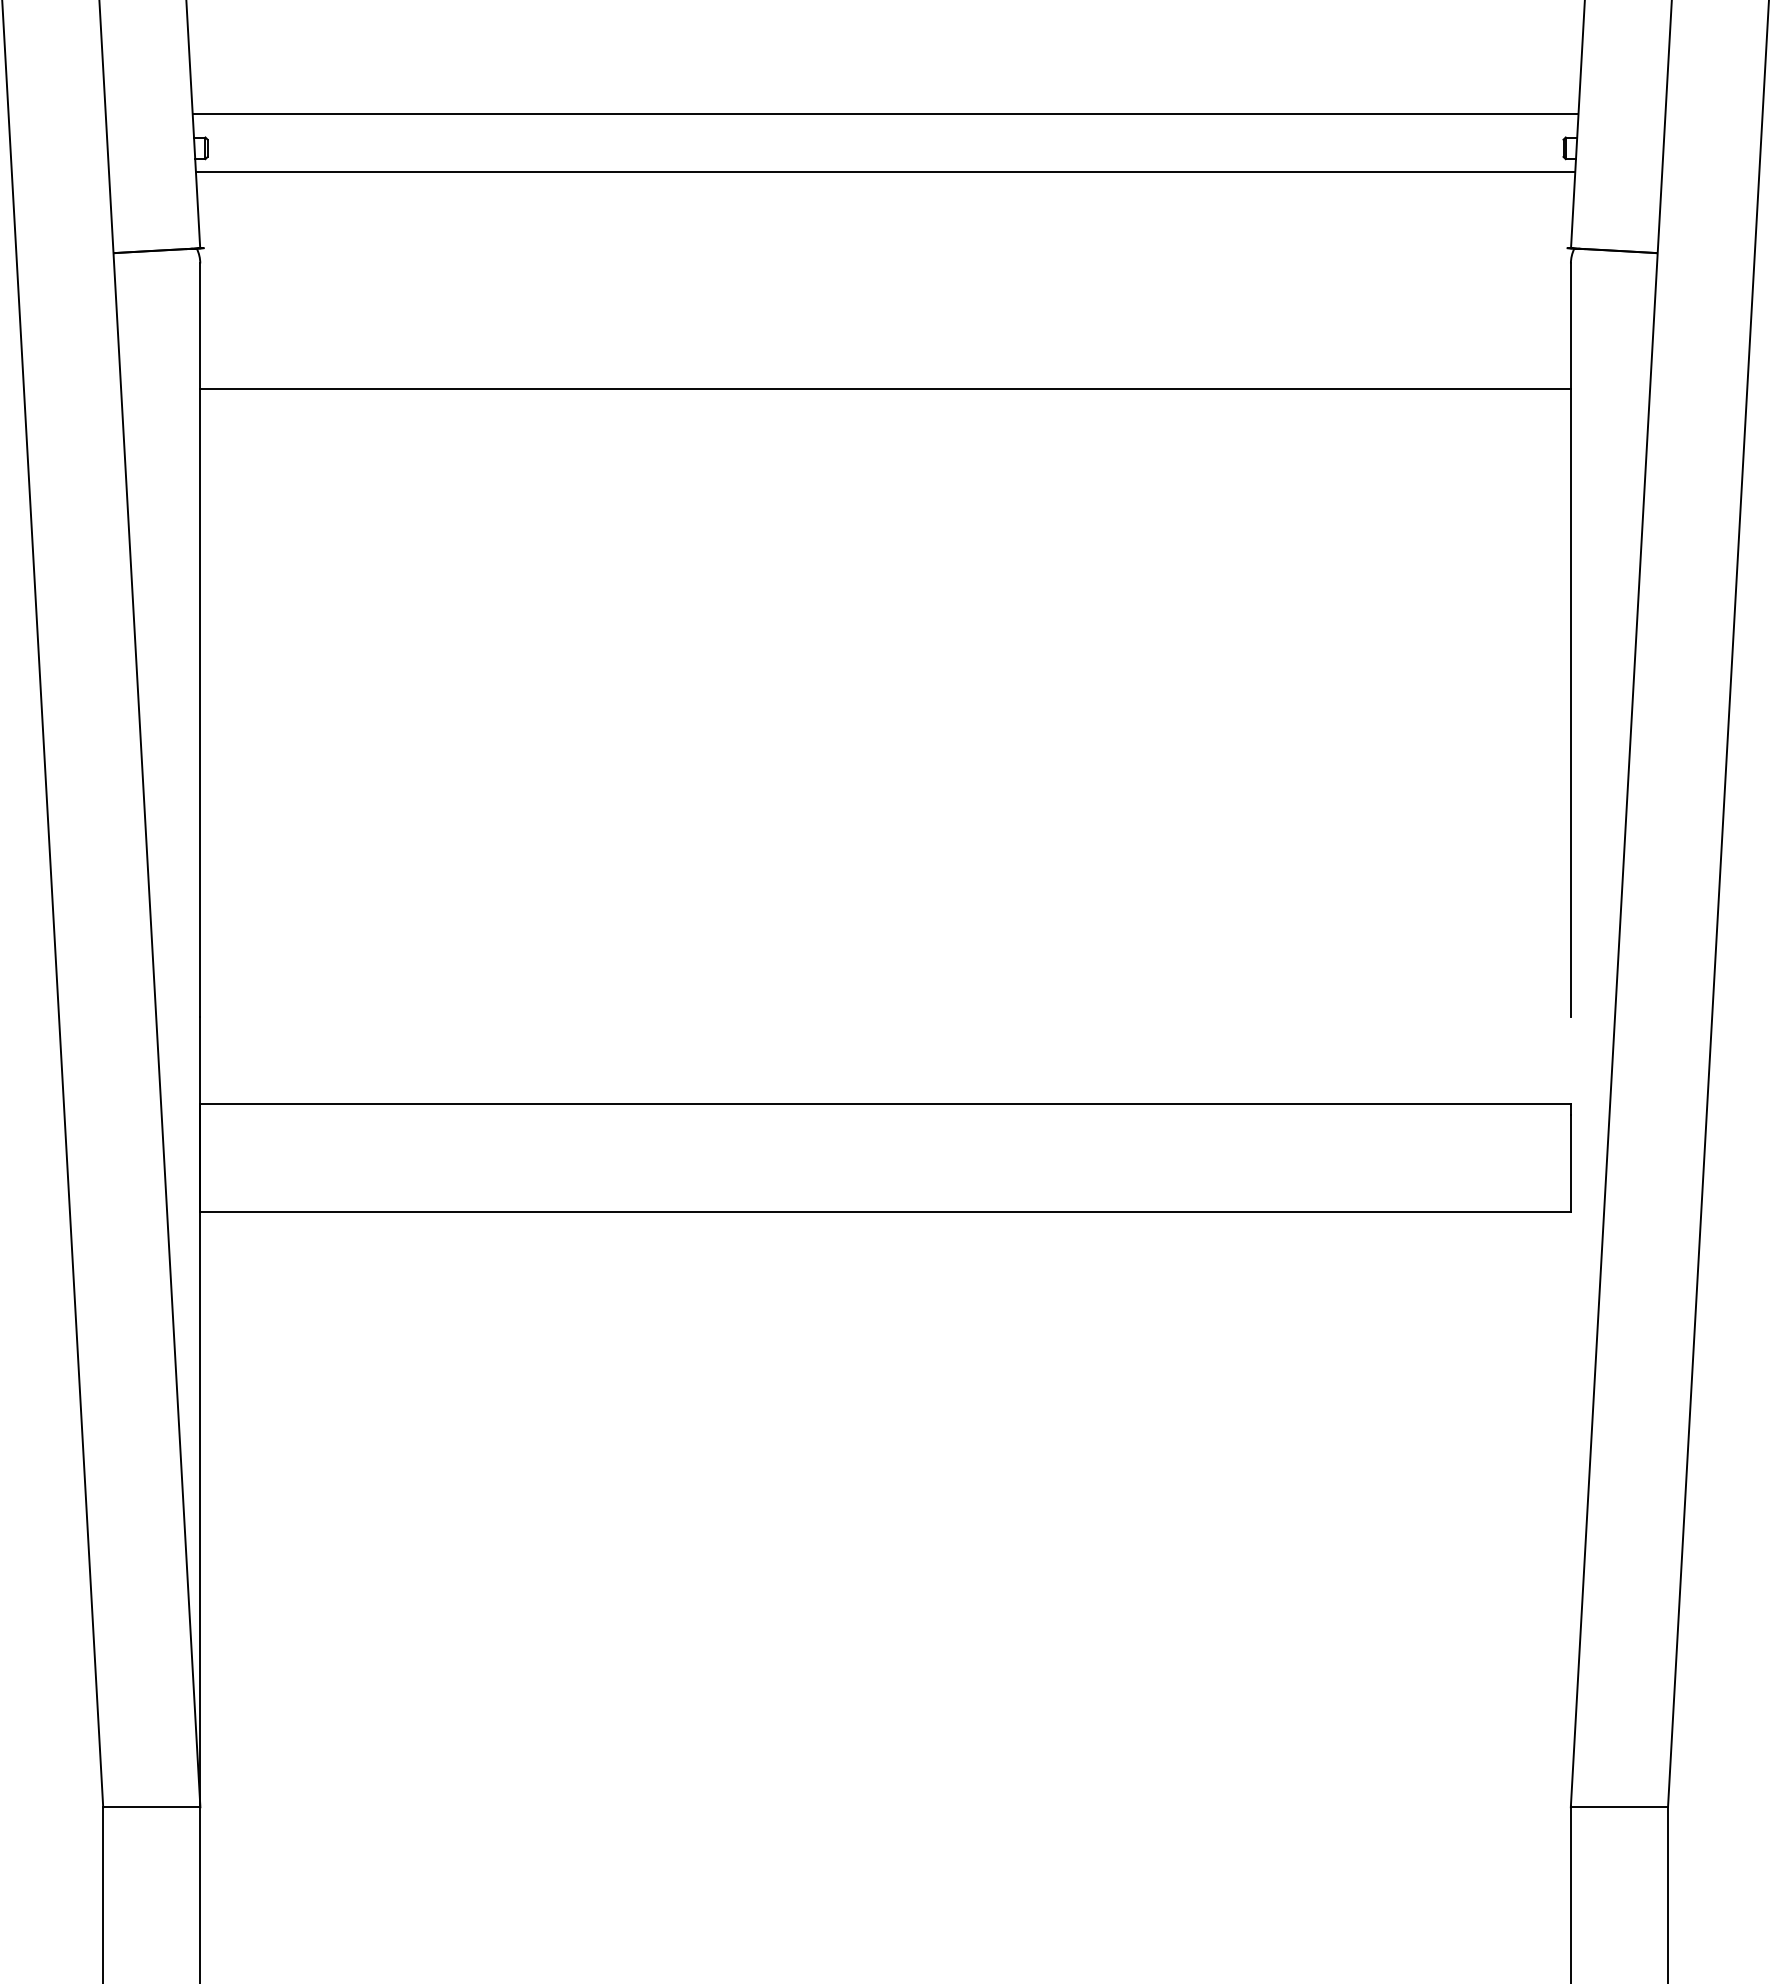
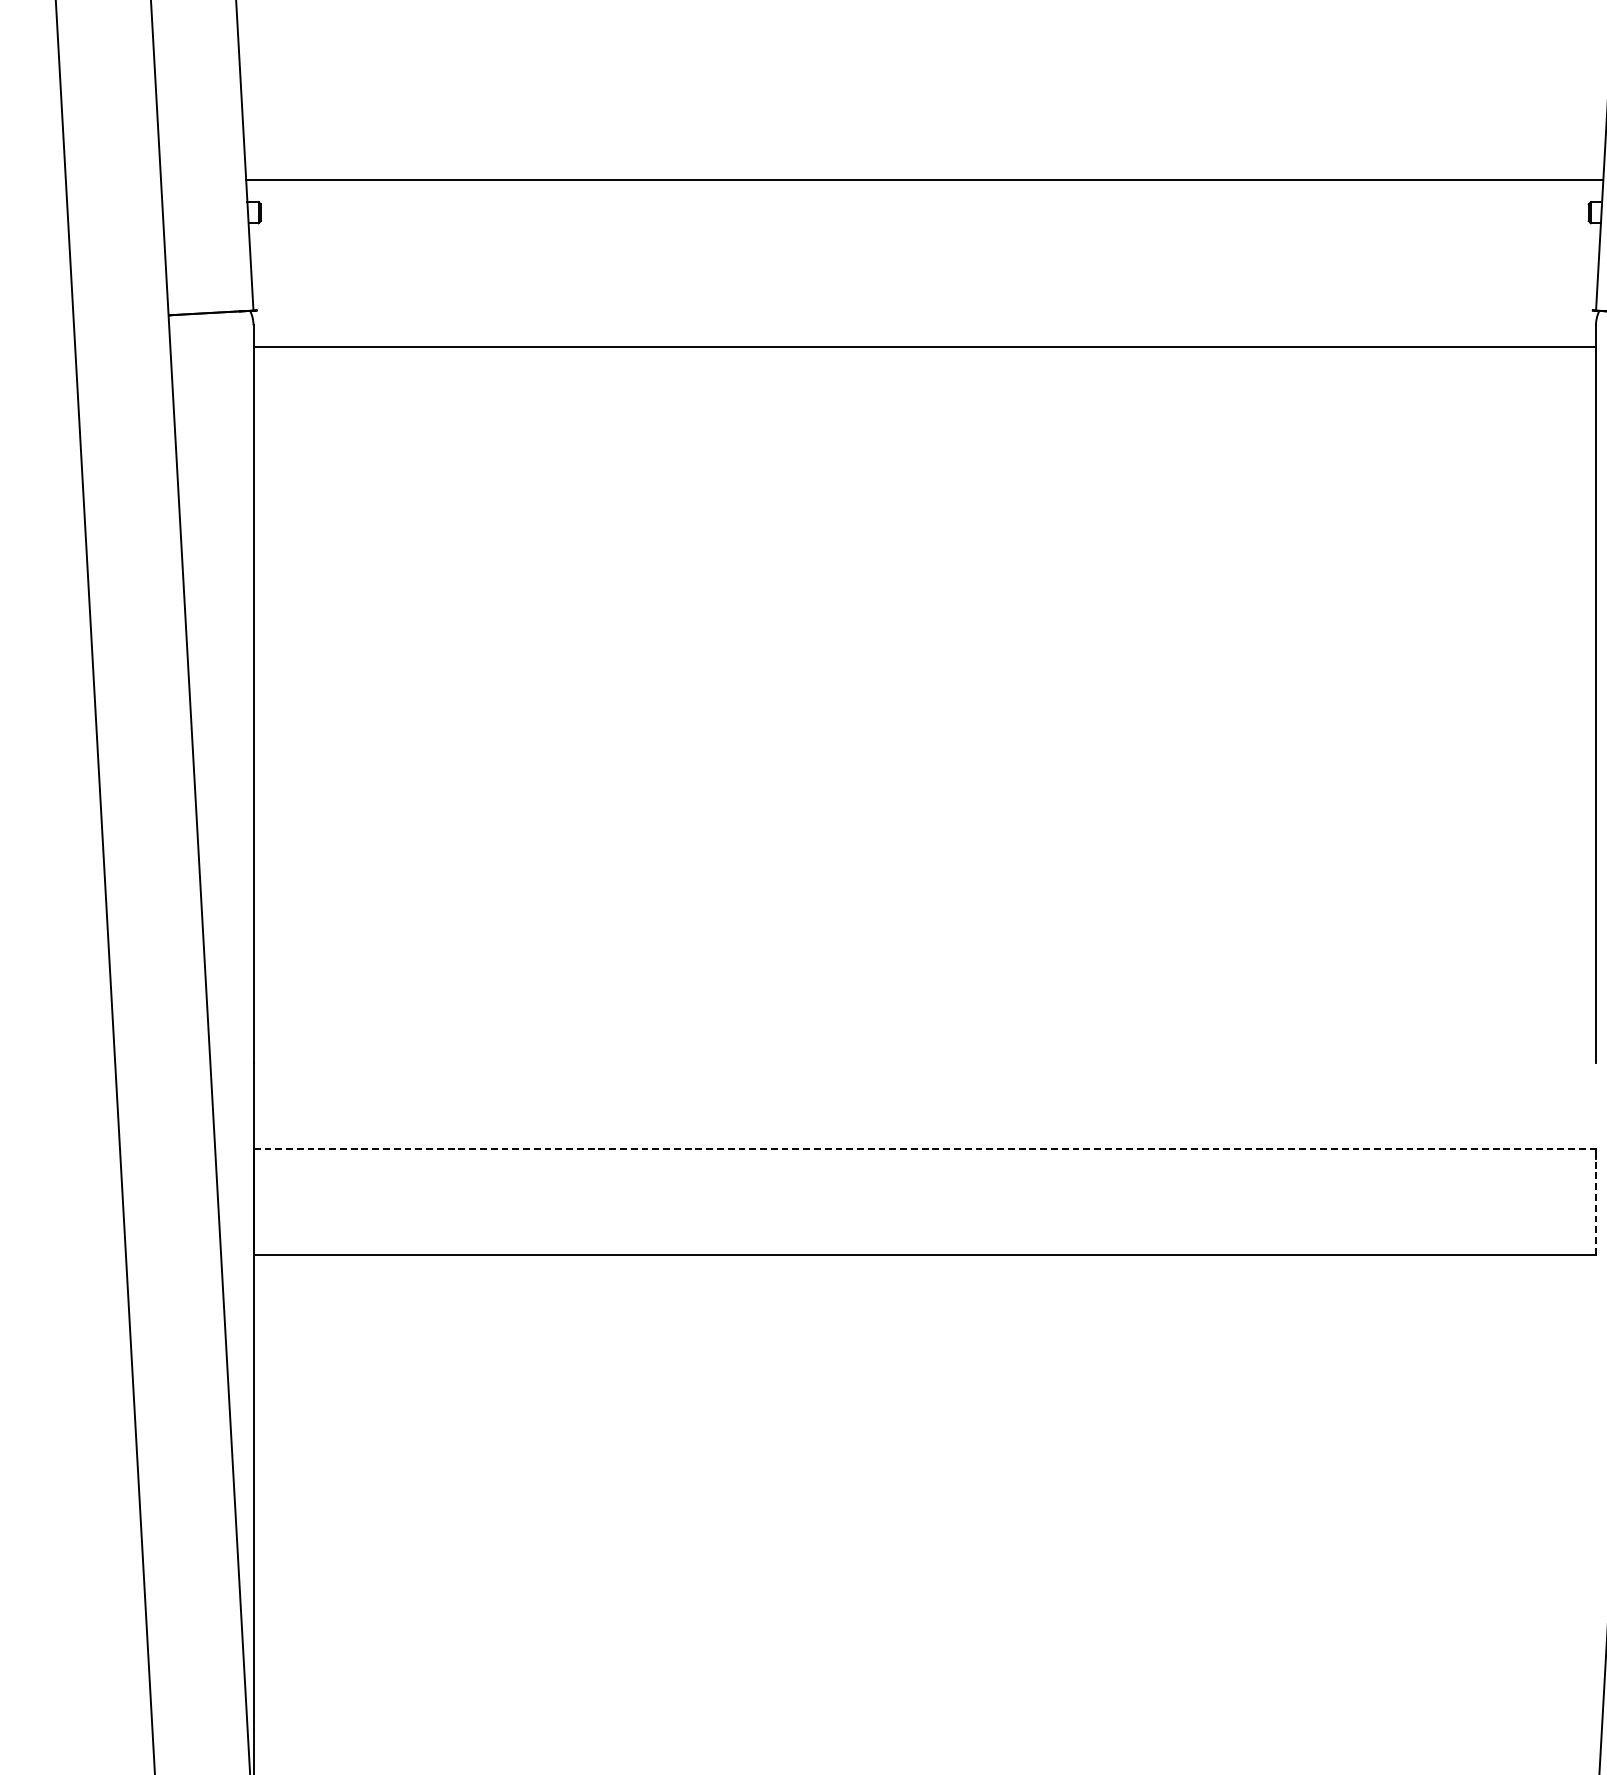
line: (885, 172) -> (924, 236), removed
line: (885, 388) -> (924, 347), moved
line: (886, 1104) -> (925, 1149), solid -> dashed
line: (1570, 1163) -> (1595, 1206), solid -> dashed

